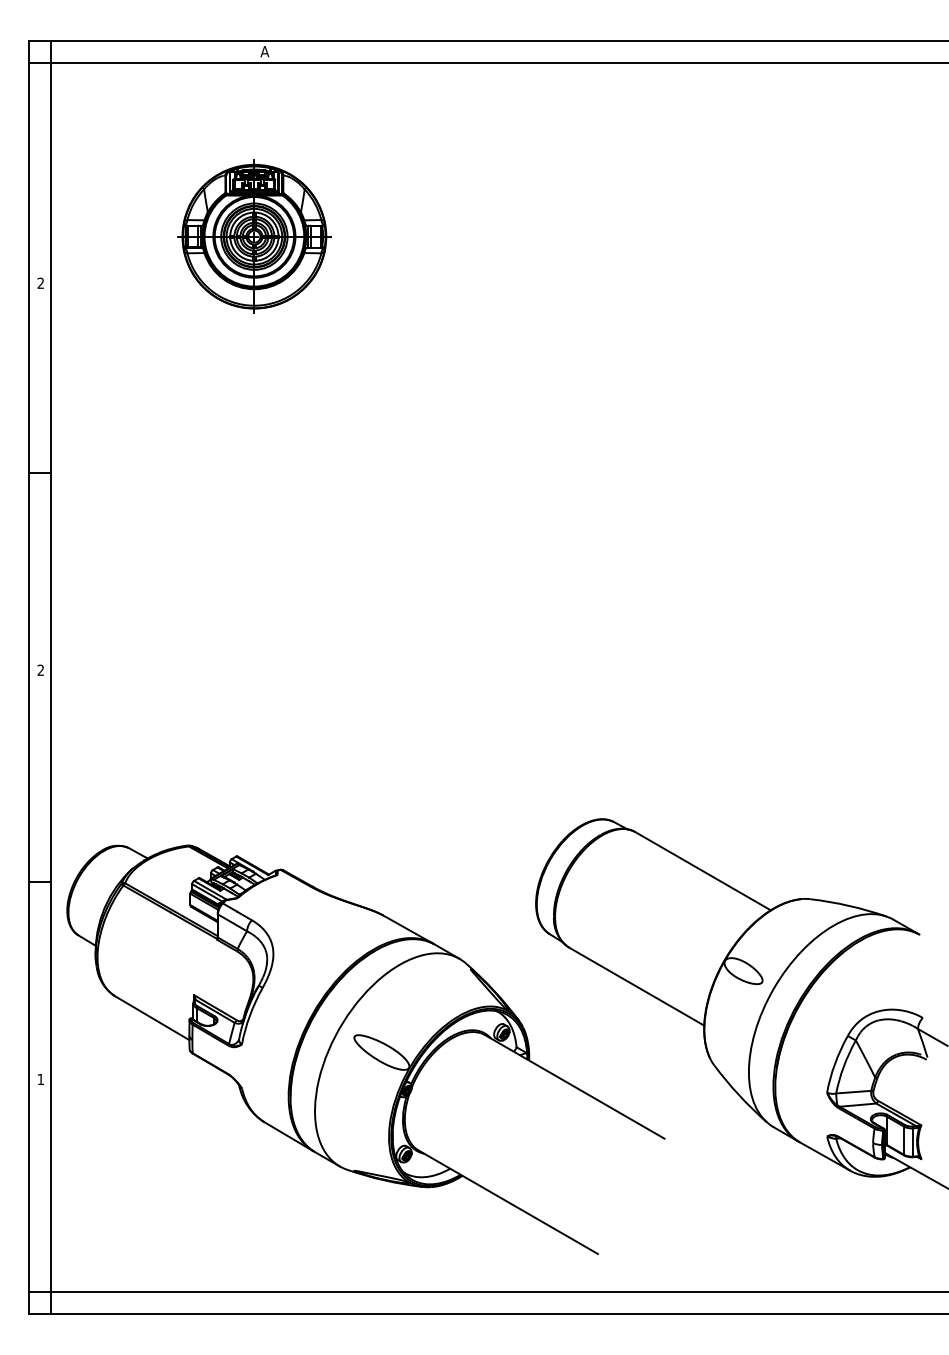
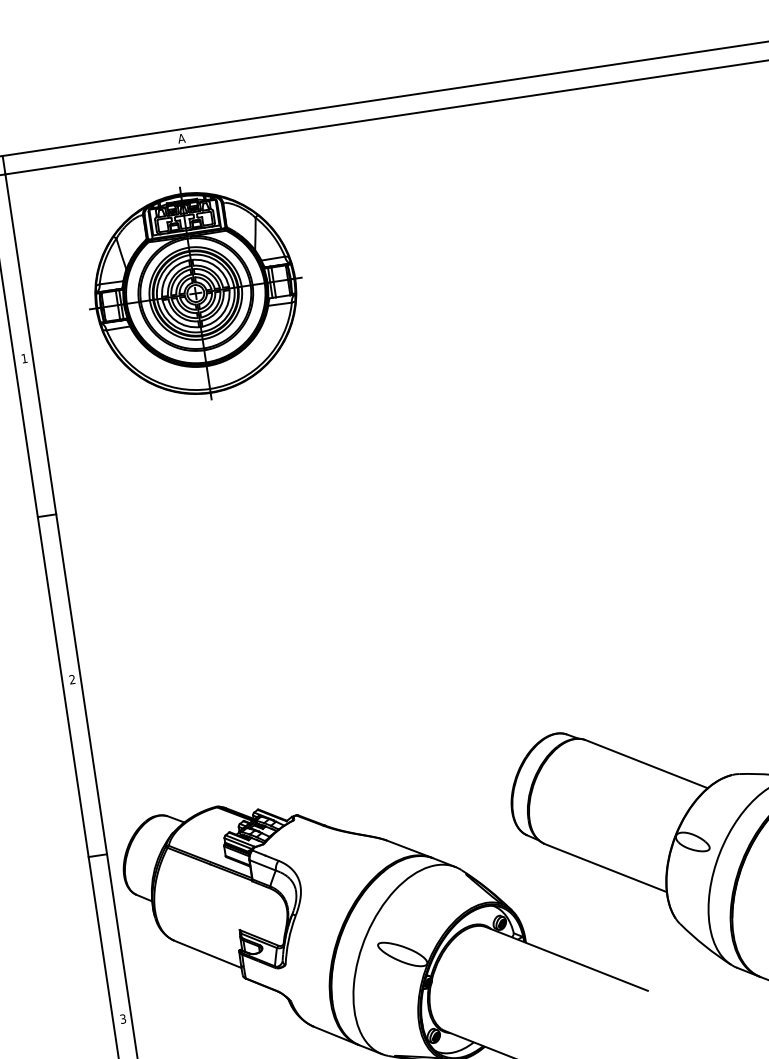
part: (254, 236) -> (195, 293), size x1.67
text: (40, 282) -> (24, 357), 2 -> 1
text: (40, 1079) -> (122, 1019), 1 -> 3

